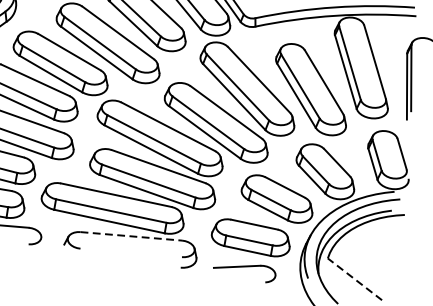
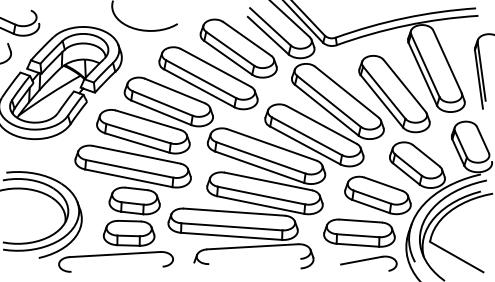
line: (131, 235) -> (252, 246), dashed -> solid
part: (244, 271) -> (368, 263), moved
line: (354, 279) -> (456, 257), dashed -> solid

